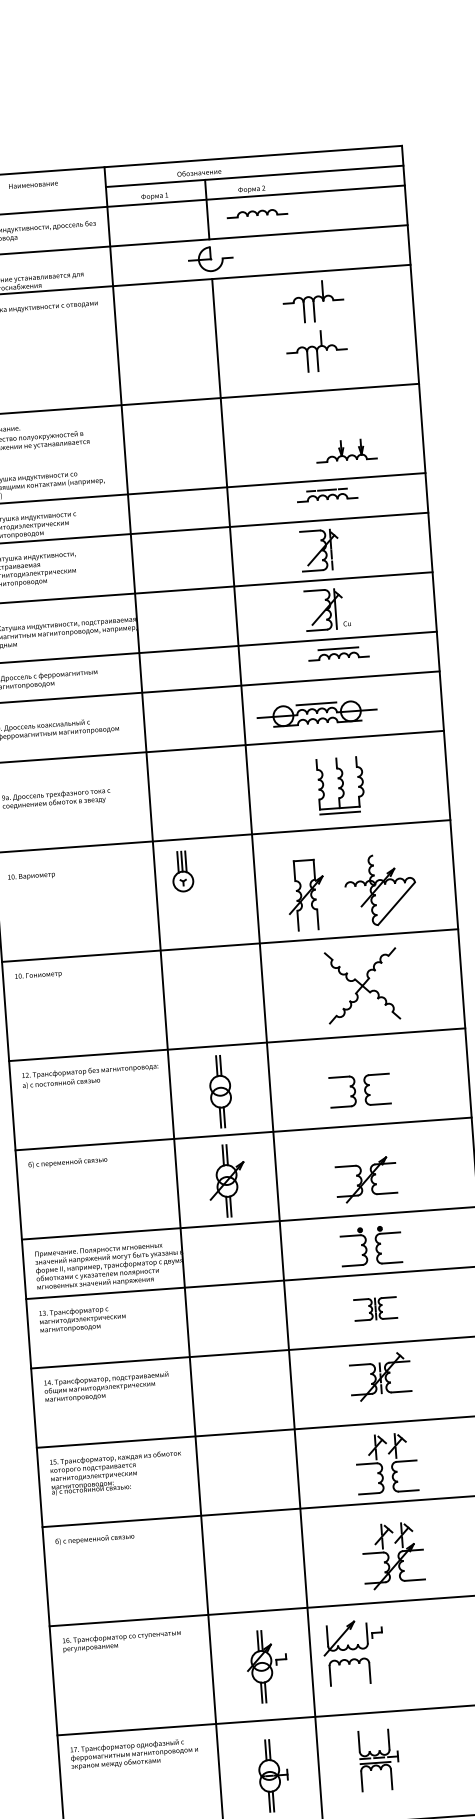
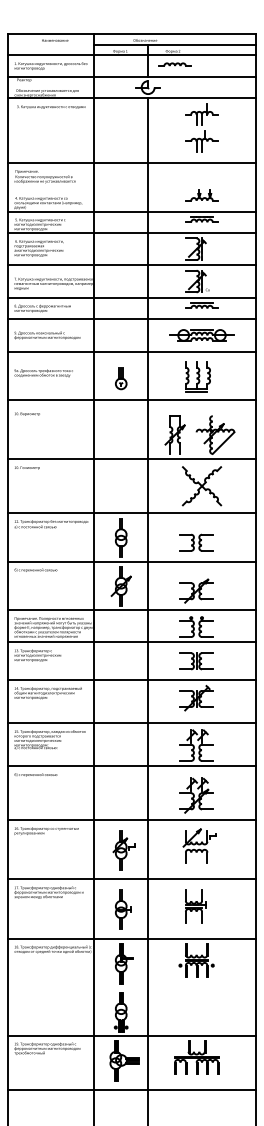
part: (345, 451) -> (201, 195), moved
part: (316, 714) -> (201, 335), moved
part: (183, 871) -> (121, 378), moved
part: (375, 1309) -> (196, 661), size x1.43
part: (353, 1651) -> (199, 845), moved
part: (378, 1760) -> (195, 906), moved

